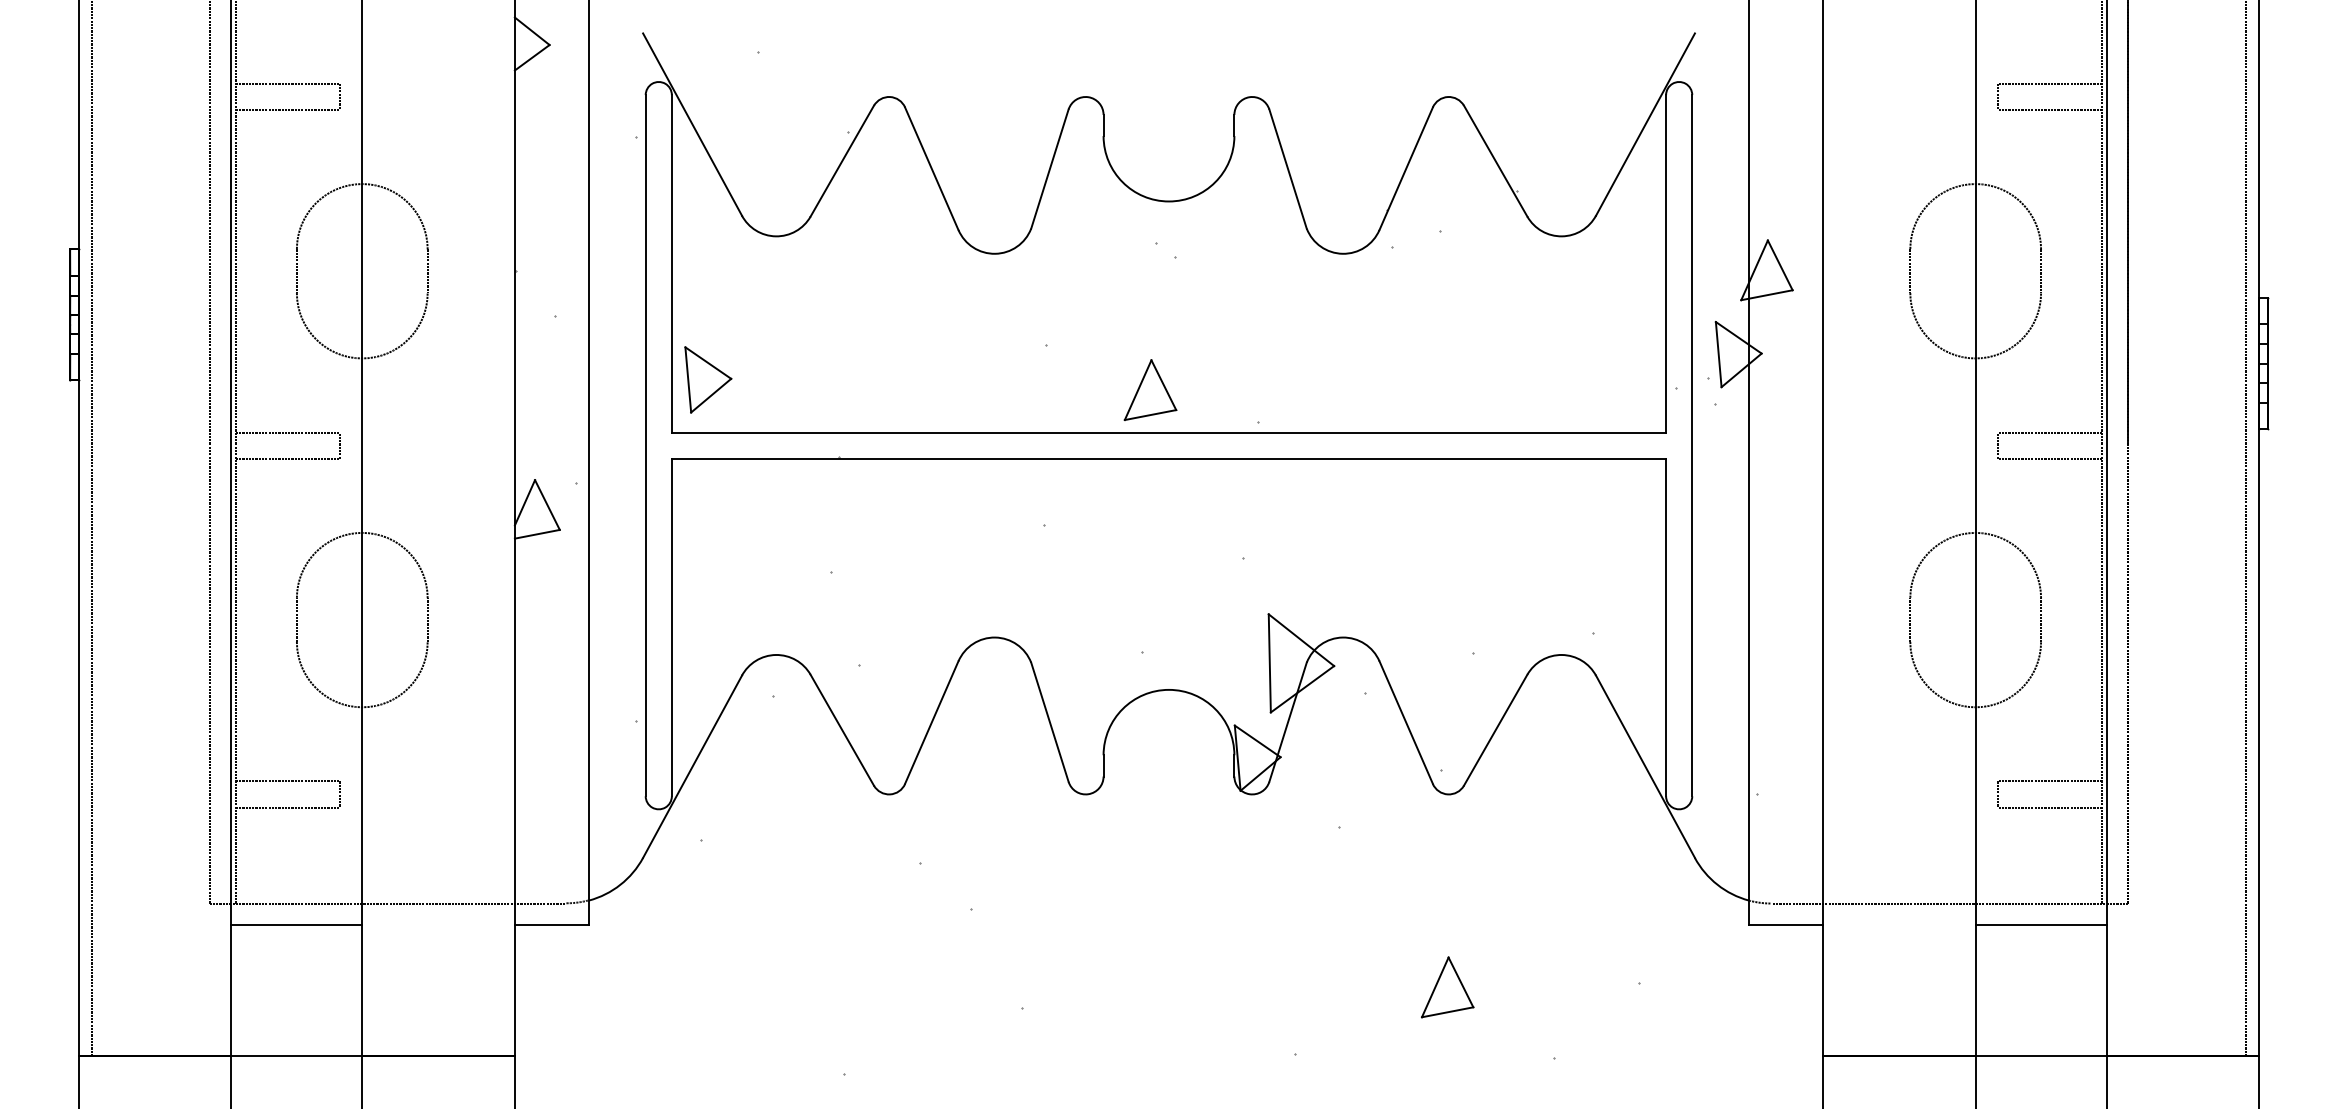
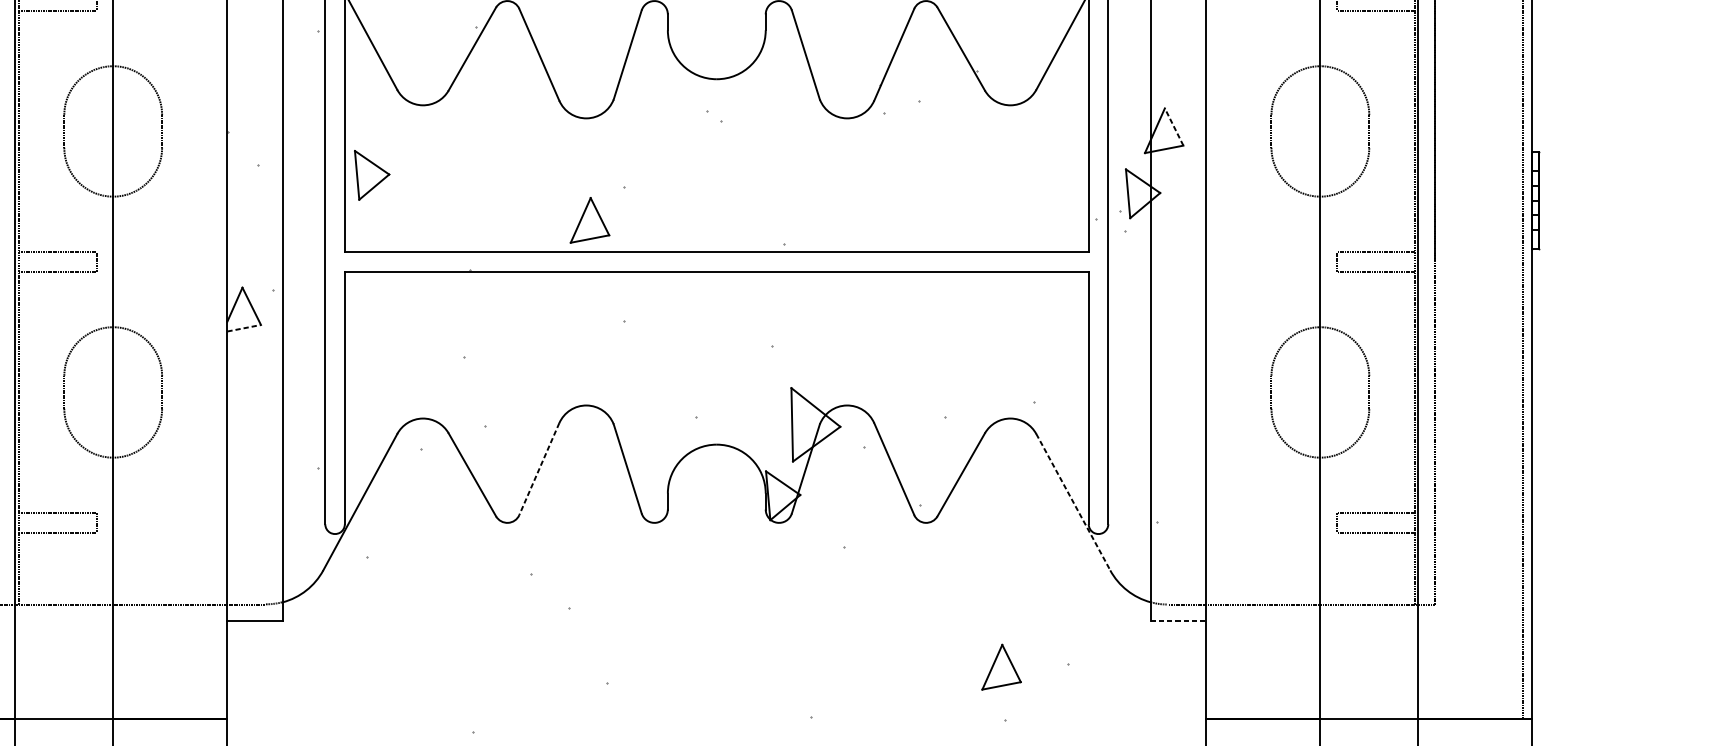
line: (1780, 265) -> (1174, 127), solid -> dashed
part: (708, 379) -> (372, 175), moved
part: (1150, 389) -> (589, 219), moved
line: (537, 534) -> (244, 328), solid -> dashed
line: (931, 722) -> (539, 469), solid -> dashed
line: (1645, 766) -> (1073, 501), solid -> dashed
line: (296, 925) -> (64, 620), removed
line: (1786, 925) -> (1178, 620), solid -> dashed
line: (2040, 925) -> (1368, 620), removed
part: (1447, 987) -> (1001, 667), moved

